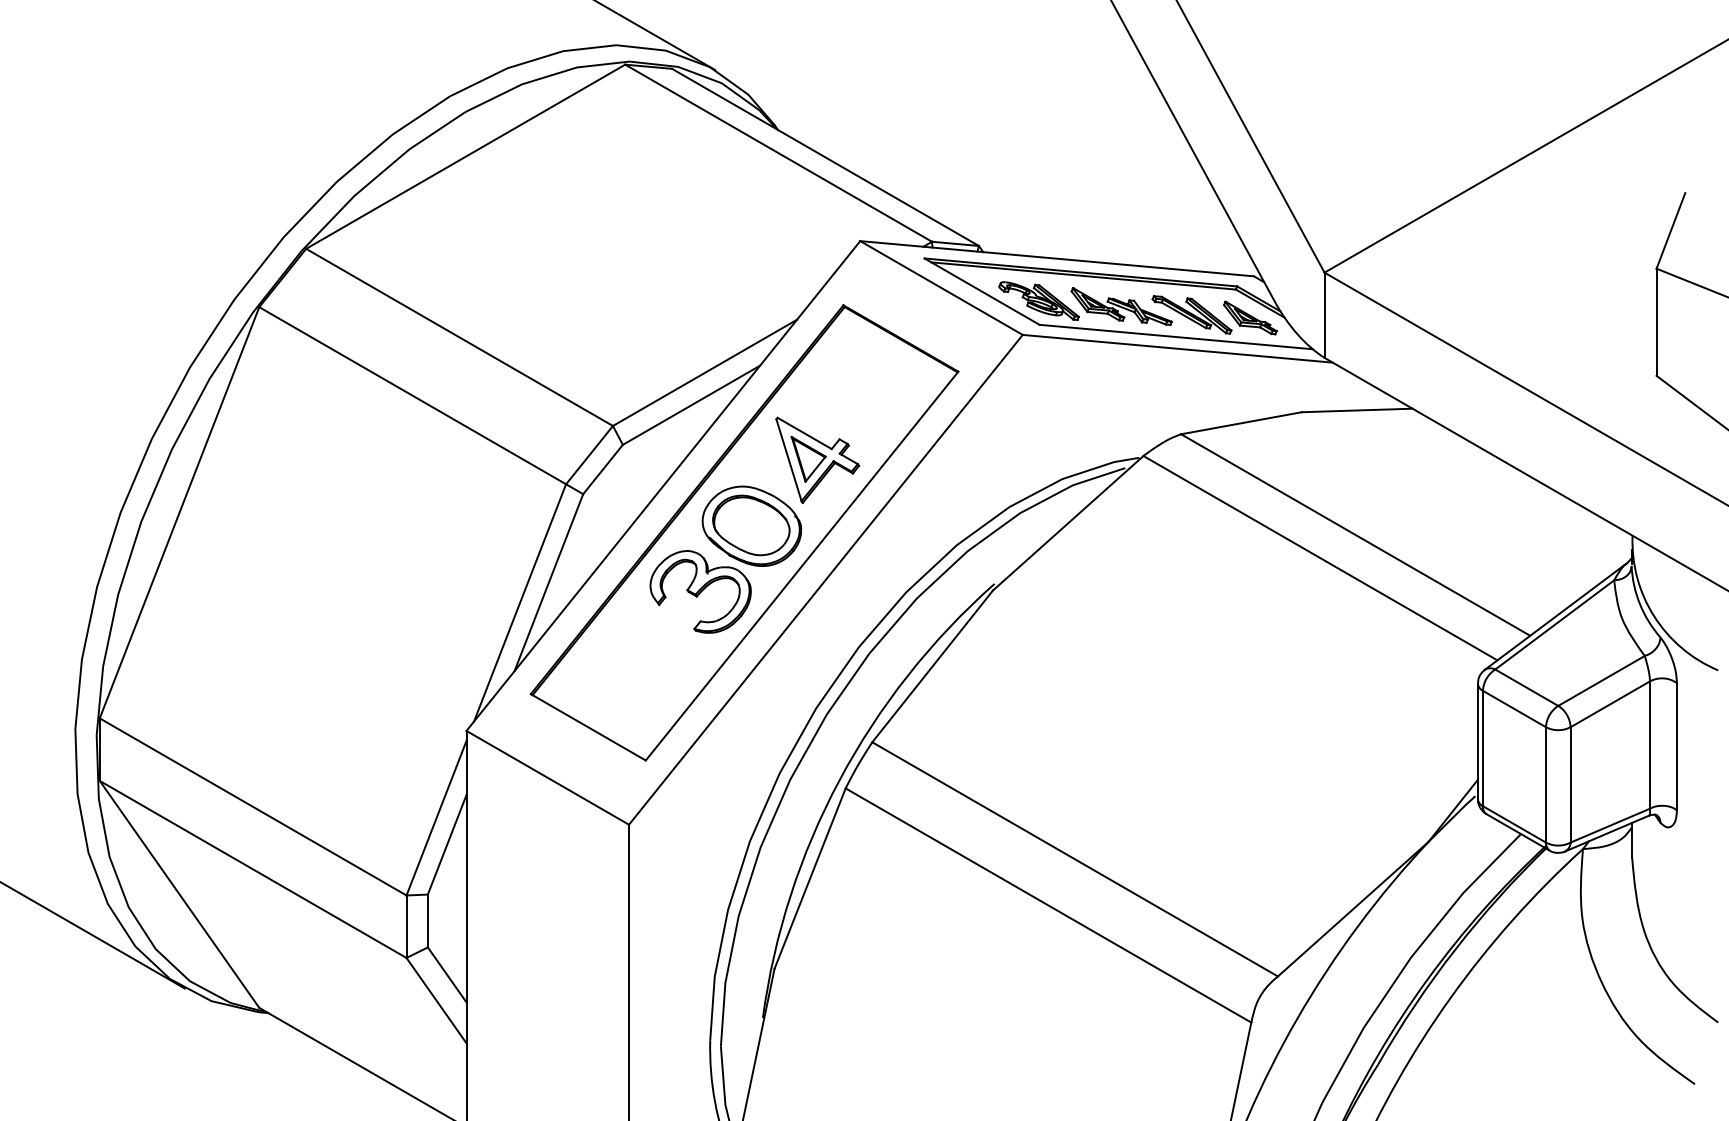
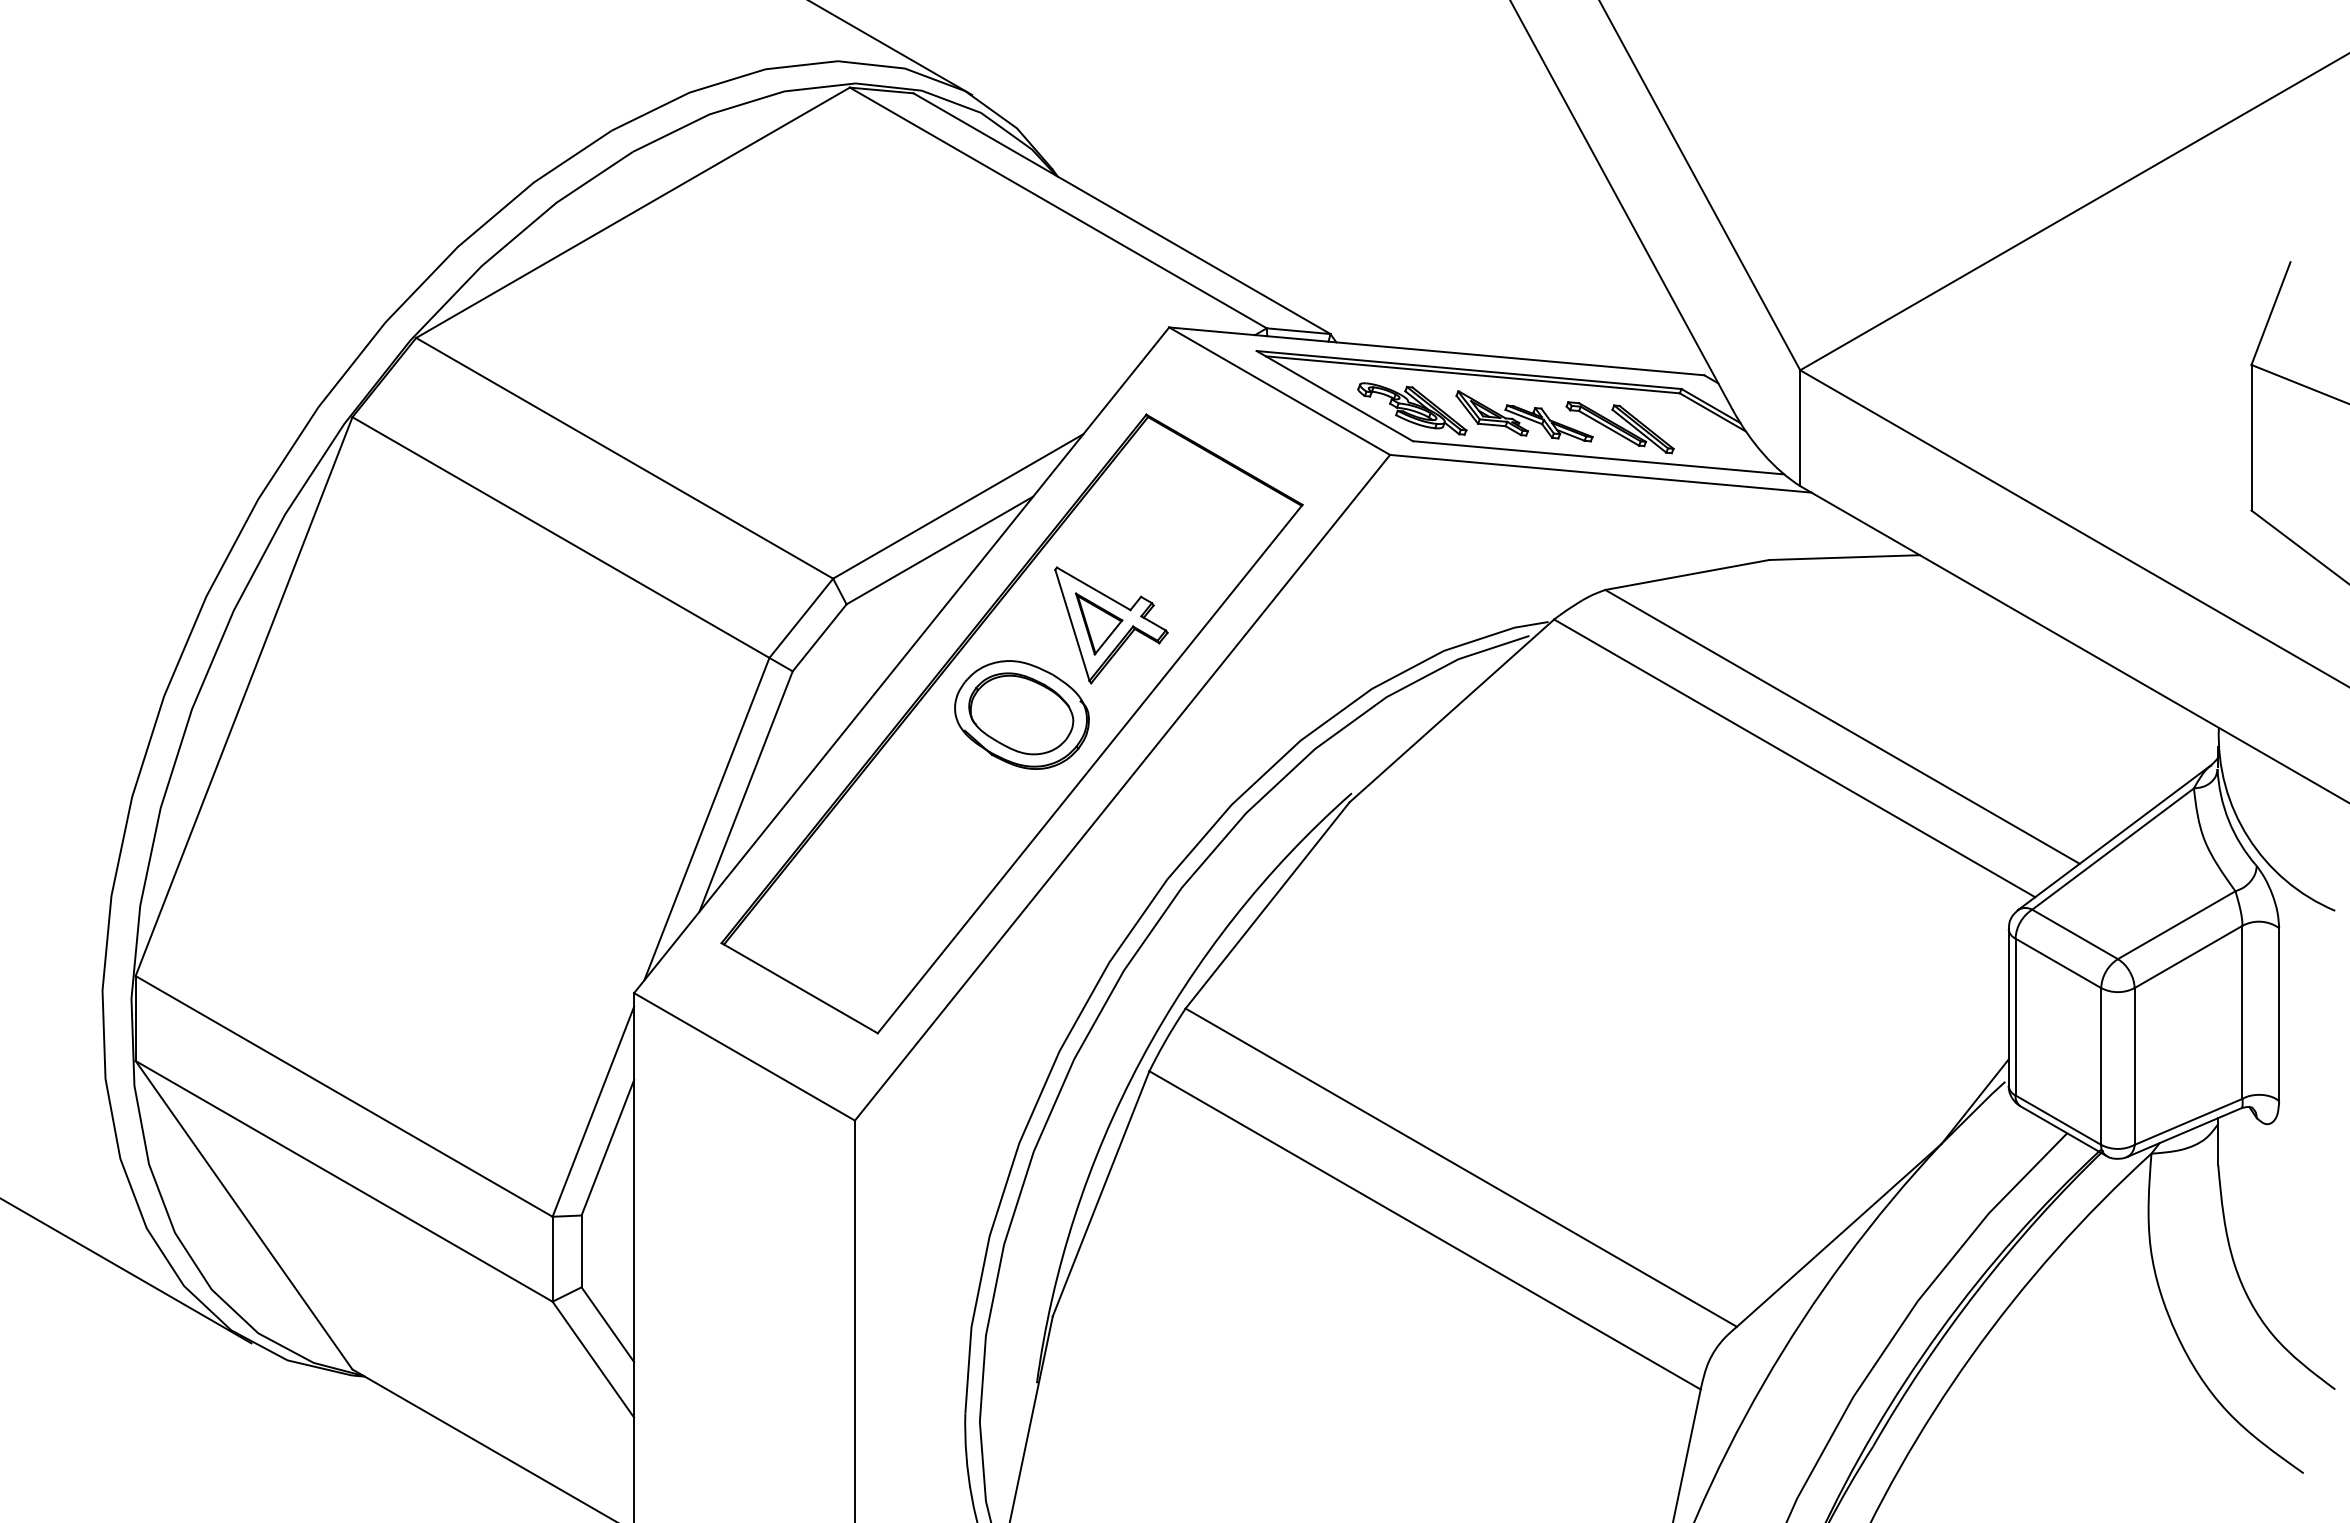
part: (1250, 318) -> (1699, 432), removed
part: (700, 591) -> (952, 803), removed

